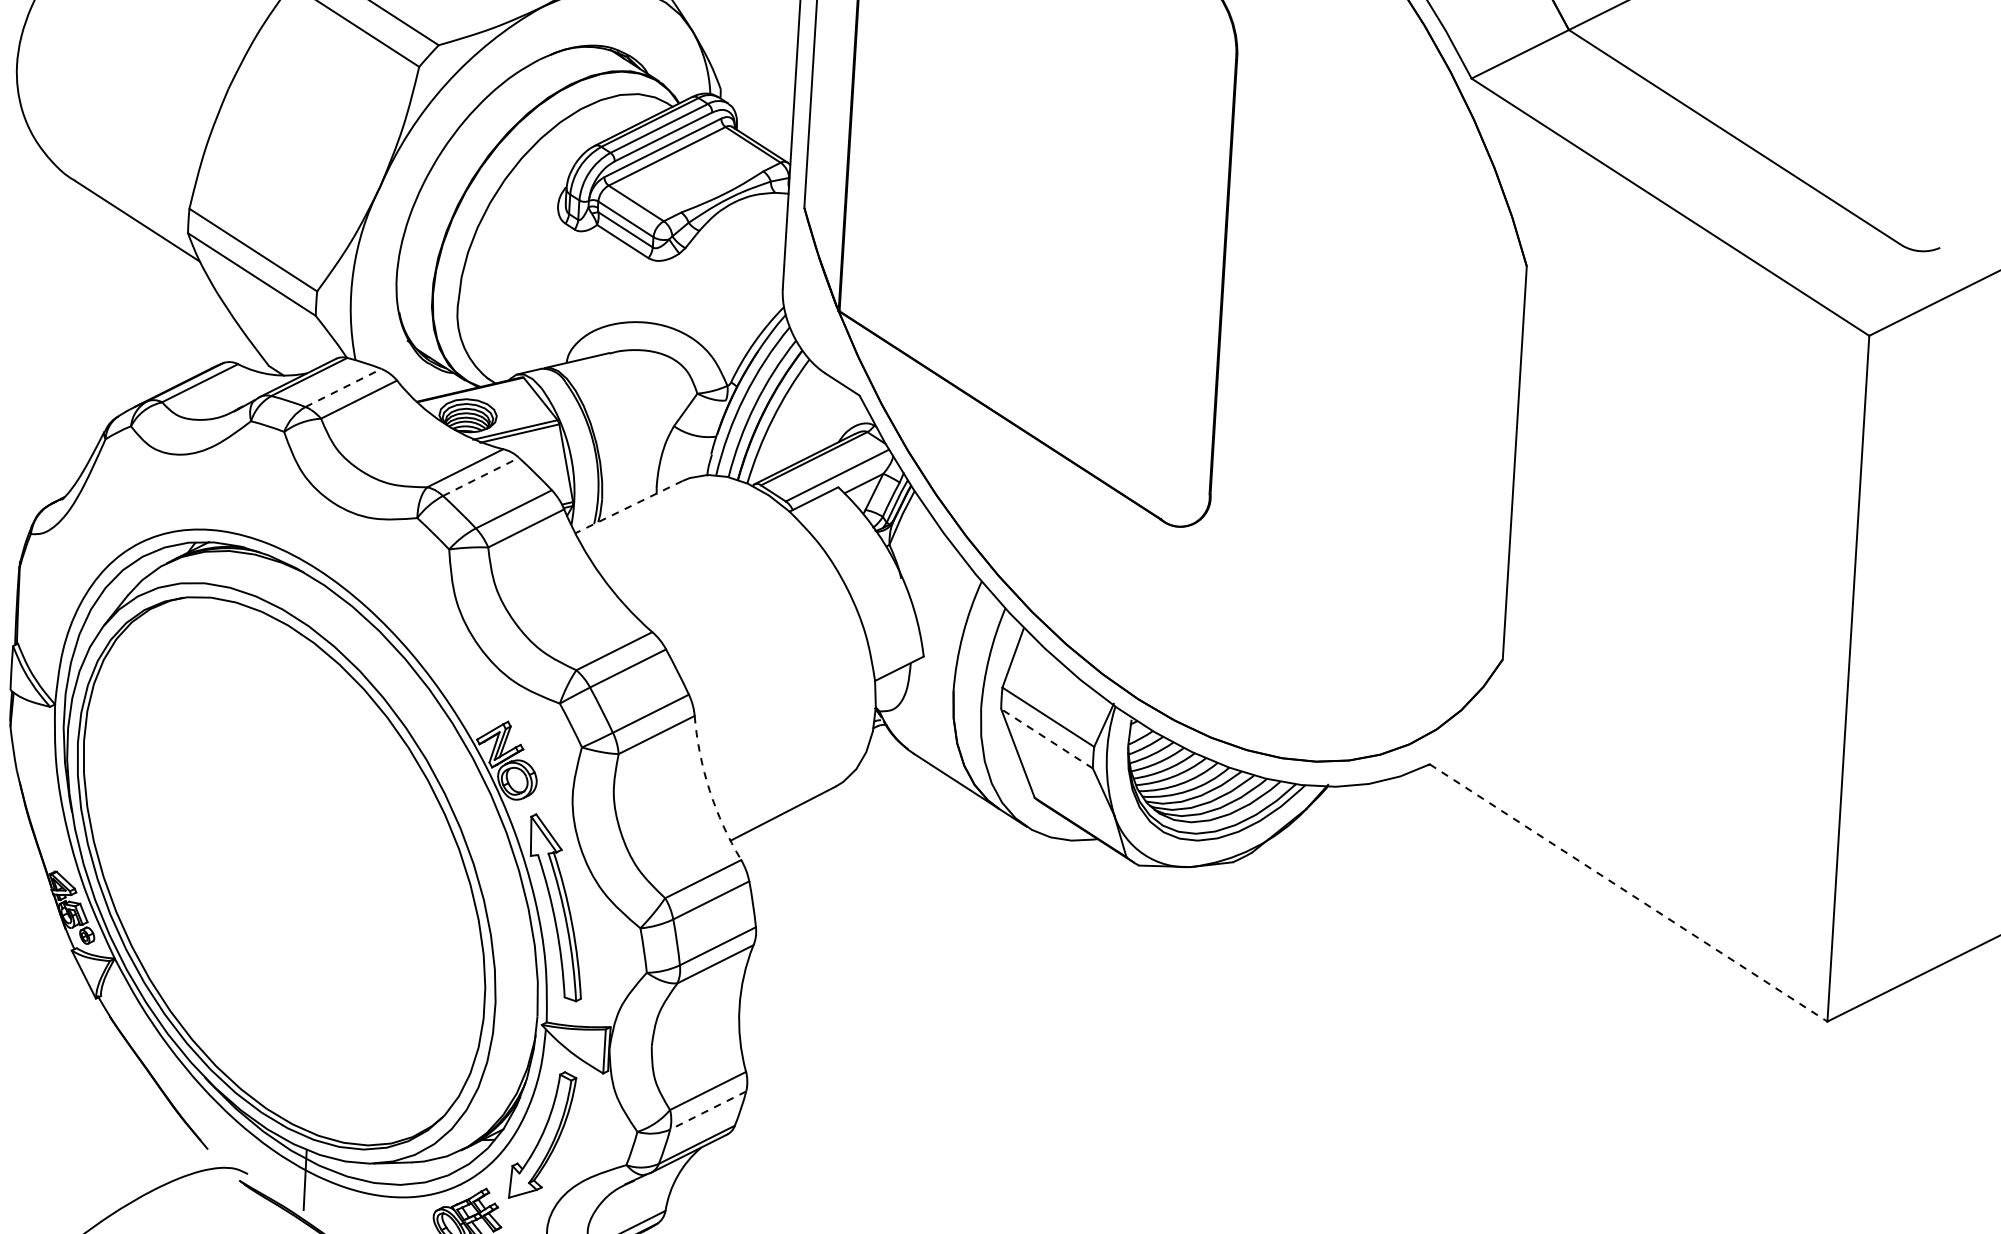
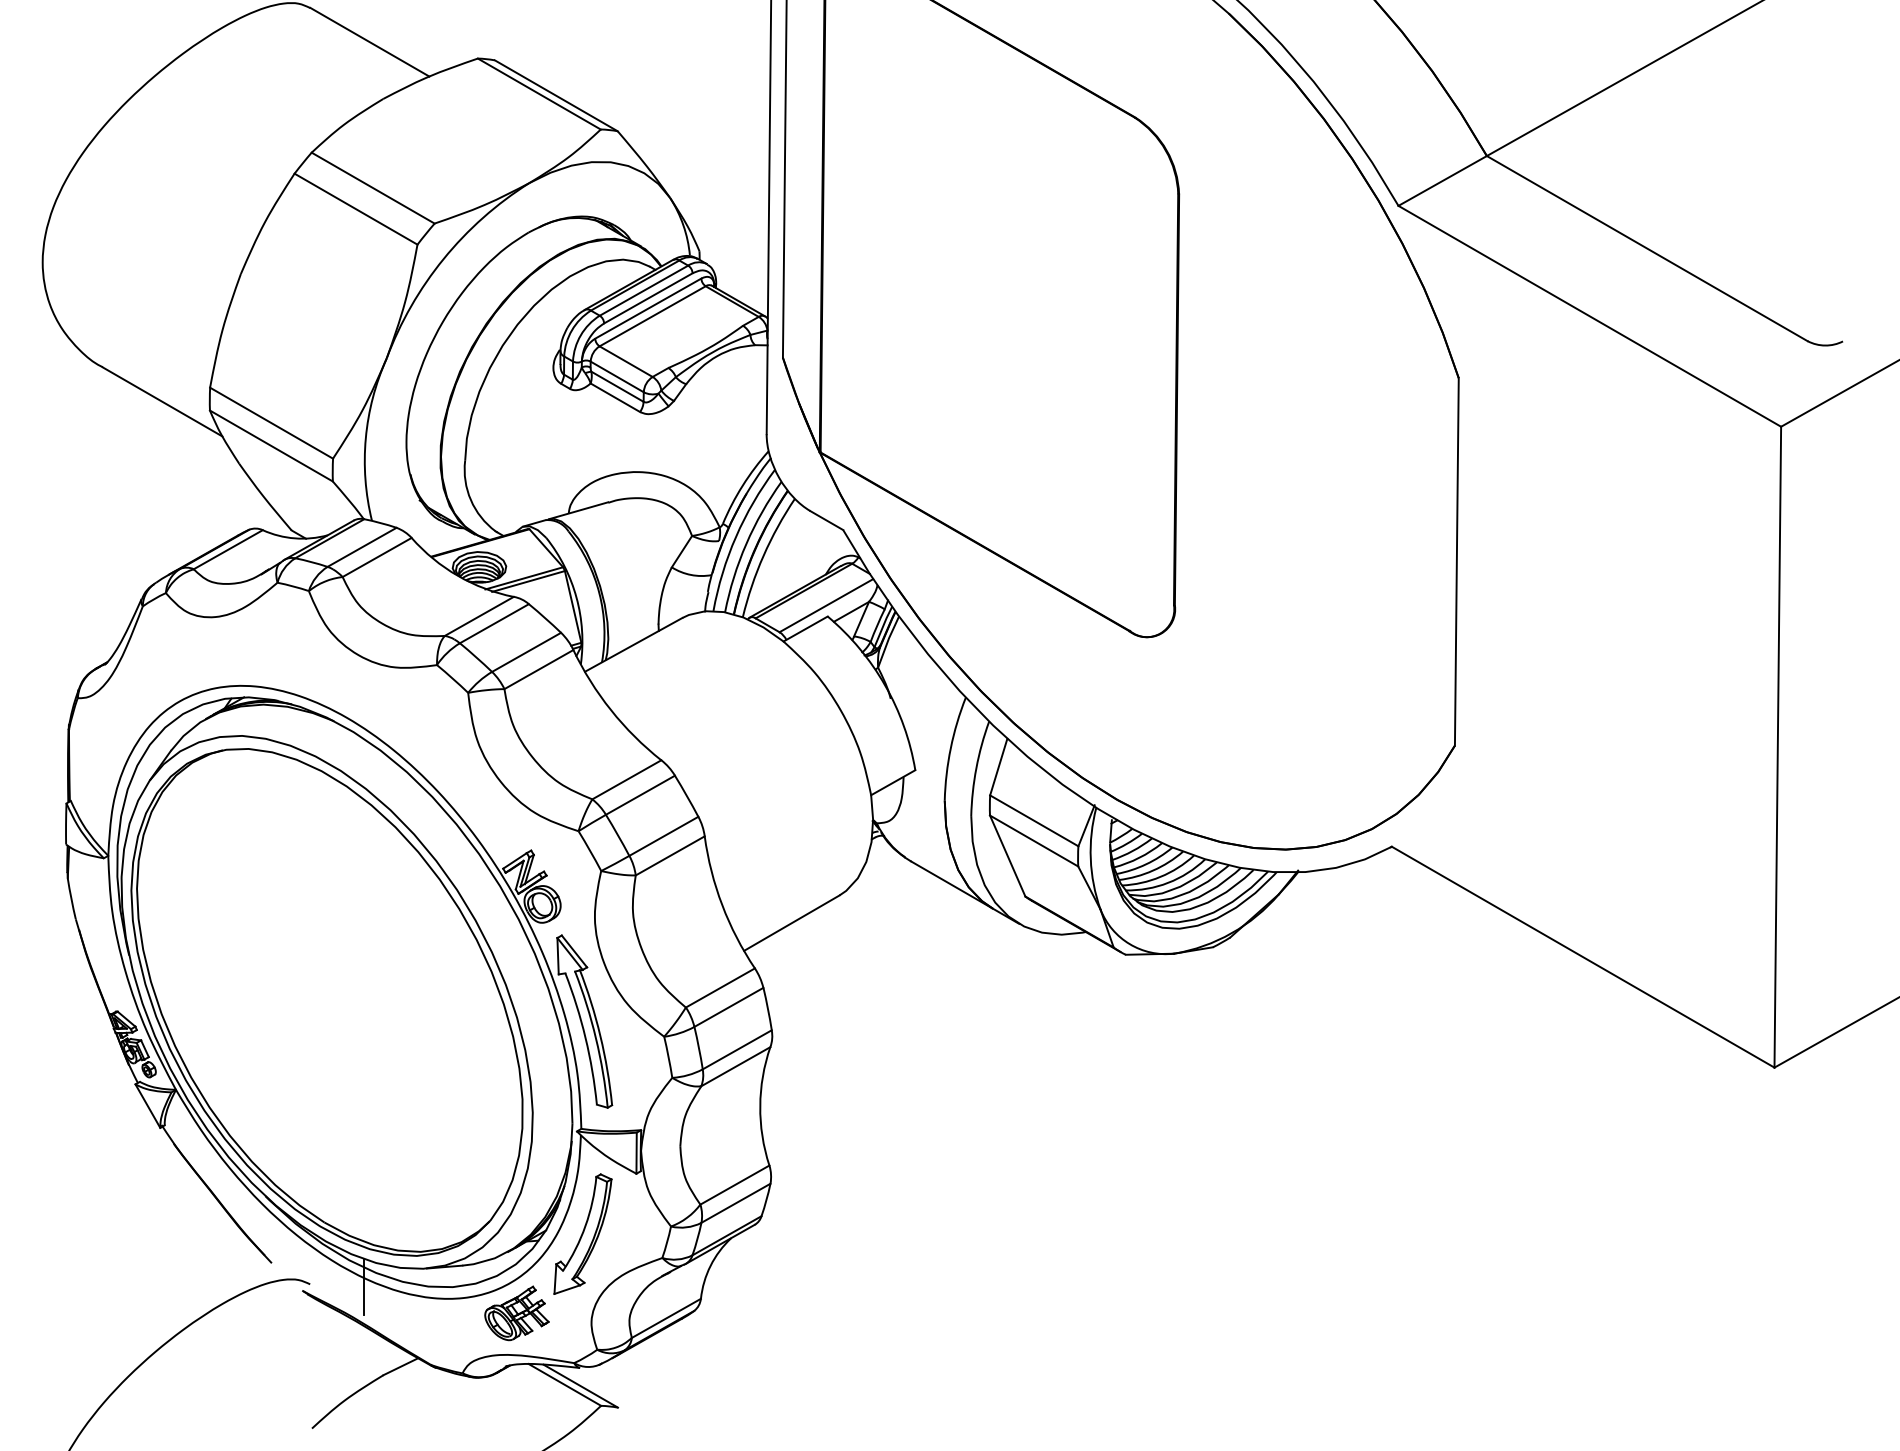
line: (343, 388) -> (362, 547), dashed -> solid
line: (481, 476) -> (494, 623), dashed -> solid
line: (628, 506) -> (633, 644), dashed -> solid
line: (1047, 739) -> (1034, 841), dashed -> solid
arc: (709, 790) -> (722, 905), dashed -> solid
line: (1628, 893) -> (1583, 957), dashed -> solid
line: (707, 1110) -> (735, 1203), dashed -> solid

